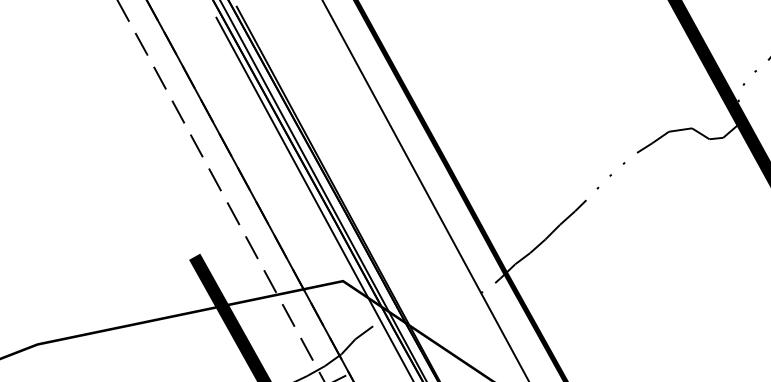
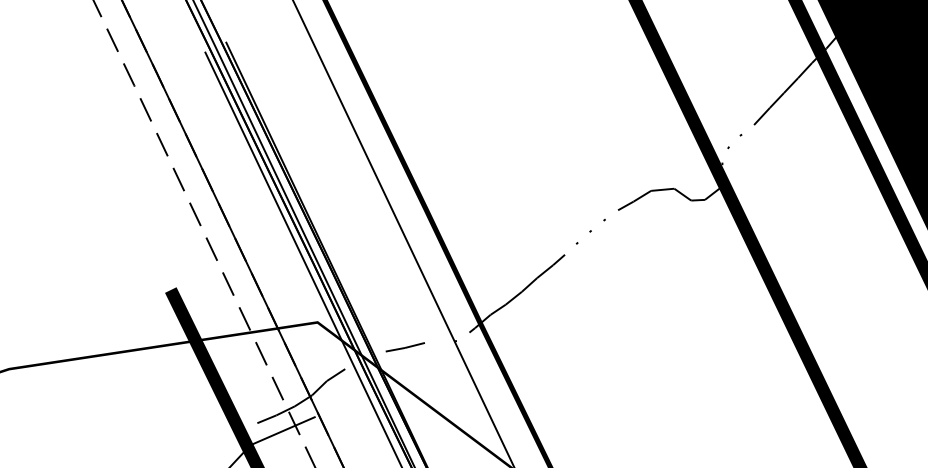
line: (431, 301) -> (404, 347), added

